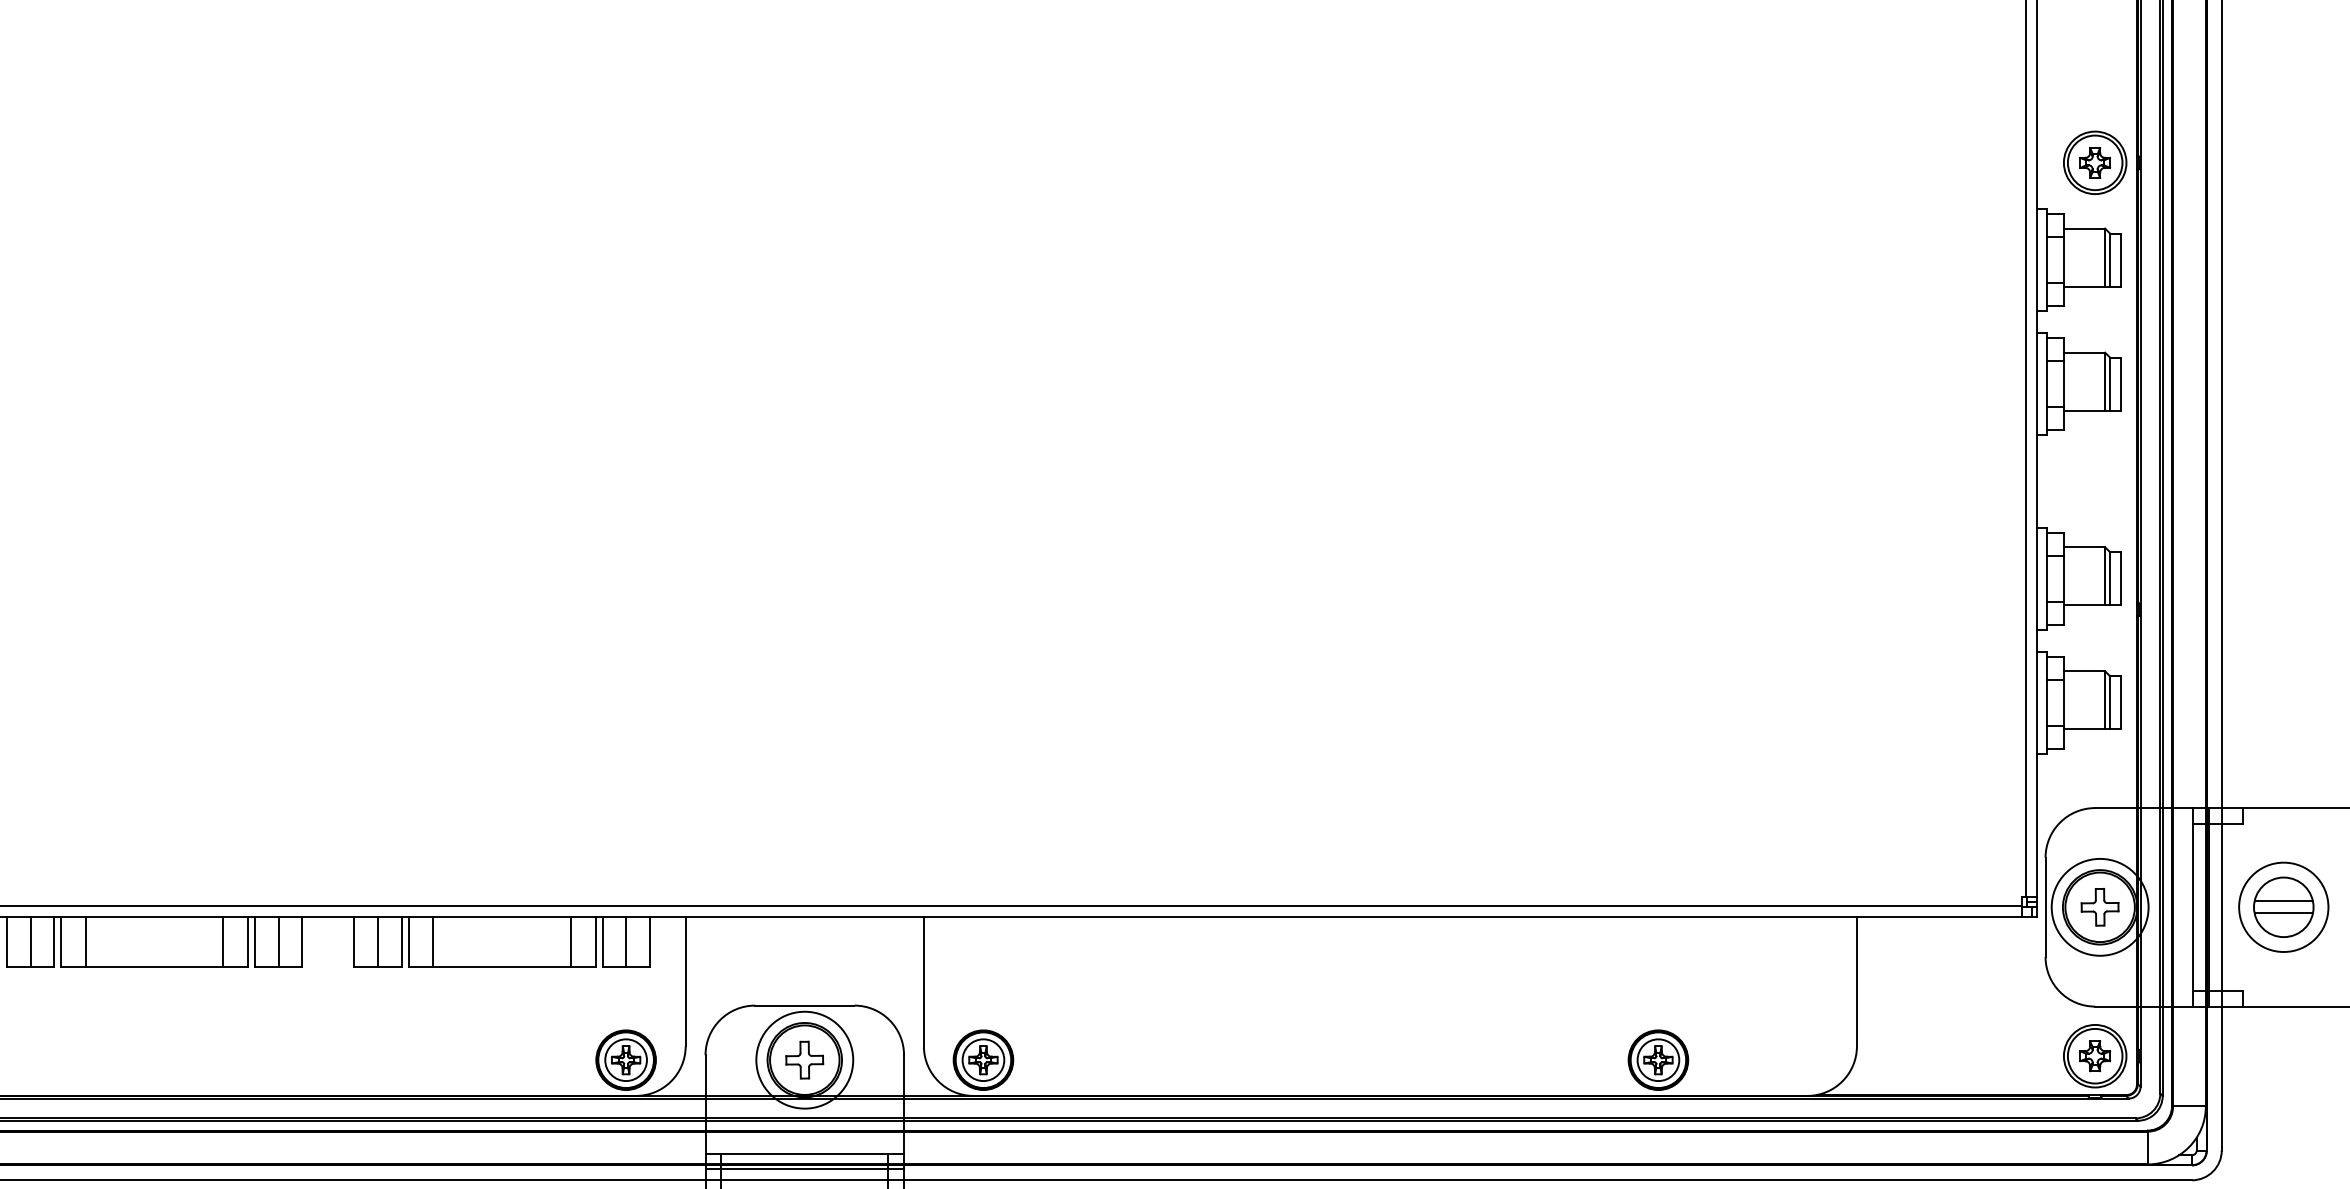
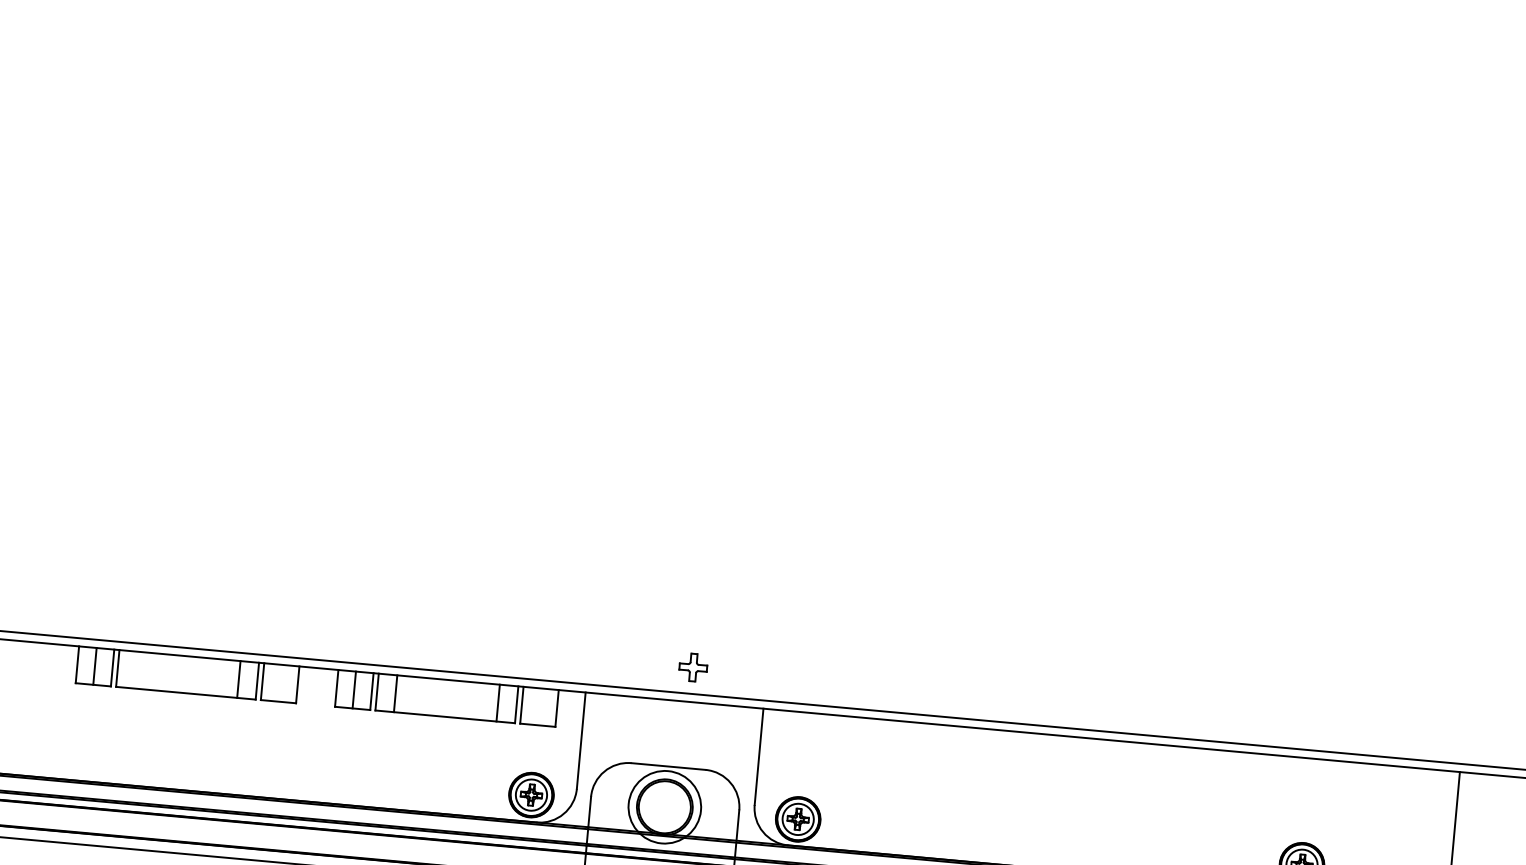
line: (85, 941) -> (136, 669), removed
line: (278, 941) -> (280, 682), removed
line: (626, 941) -> (539, 706), removed
part: (804, 1059) -> (693, 667), moved

